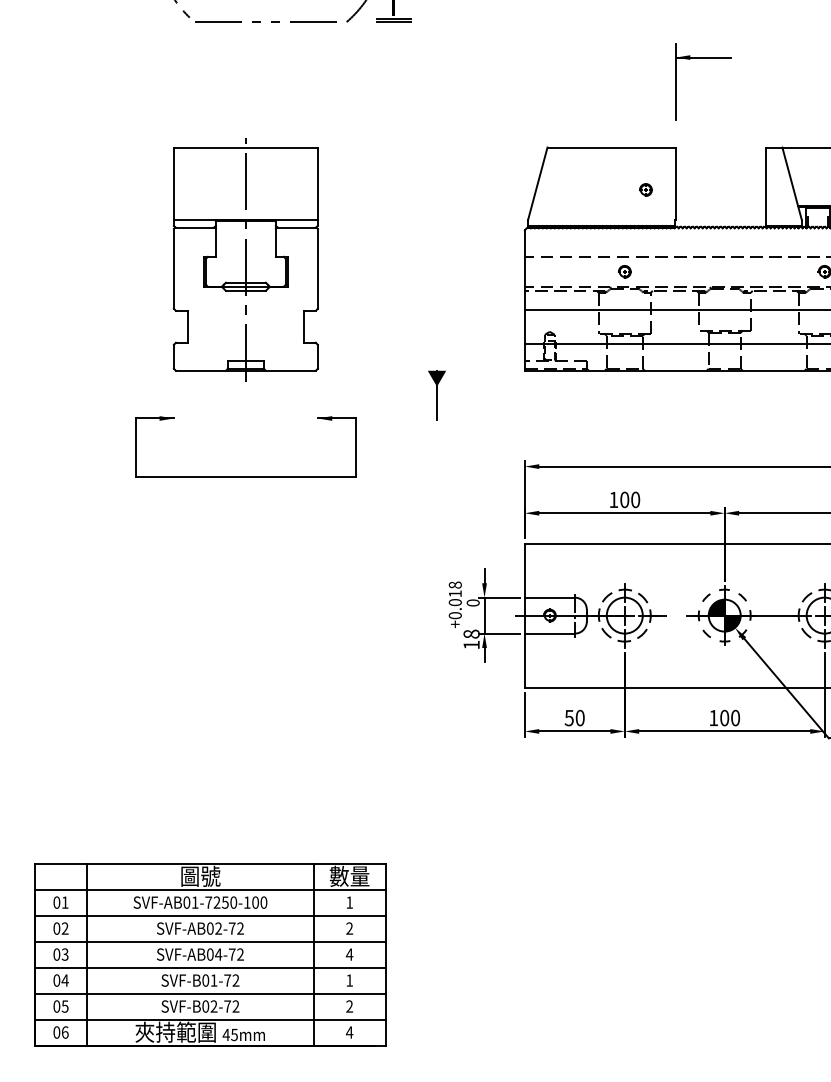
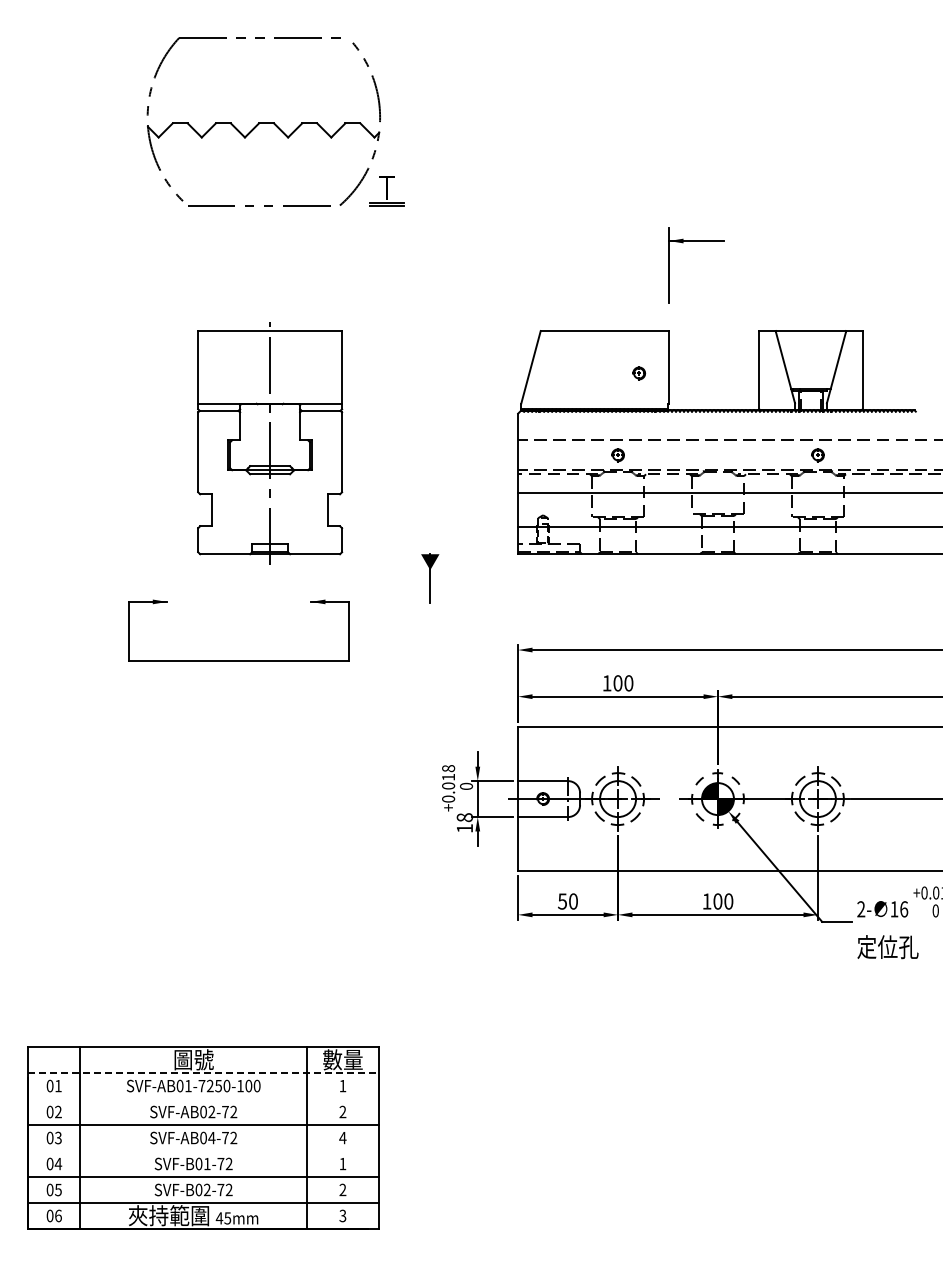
part: (246, 260) -> (270, 443), moved
line: (211, 890) -> (204, 1073), solid -> dashed
line: (210, 916) -> (203, 1099), removed
line: (210, 968) -> (203, 1151), removed
text: (349, 1032) -> (342, 1215), 4 -> 3

